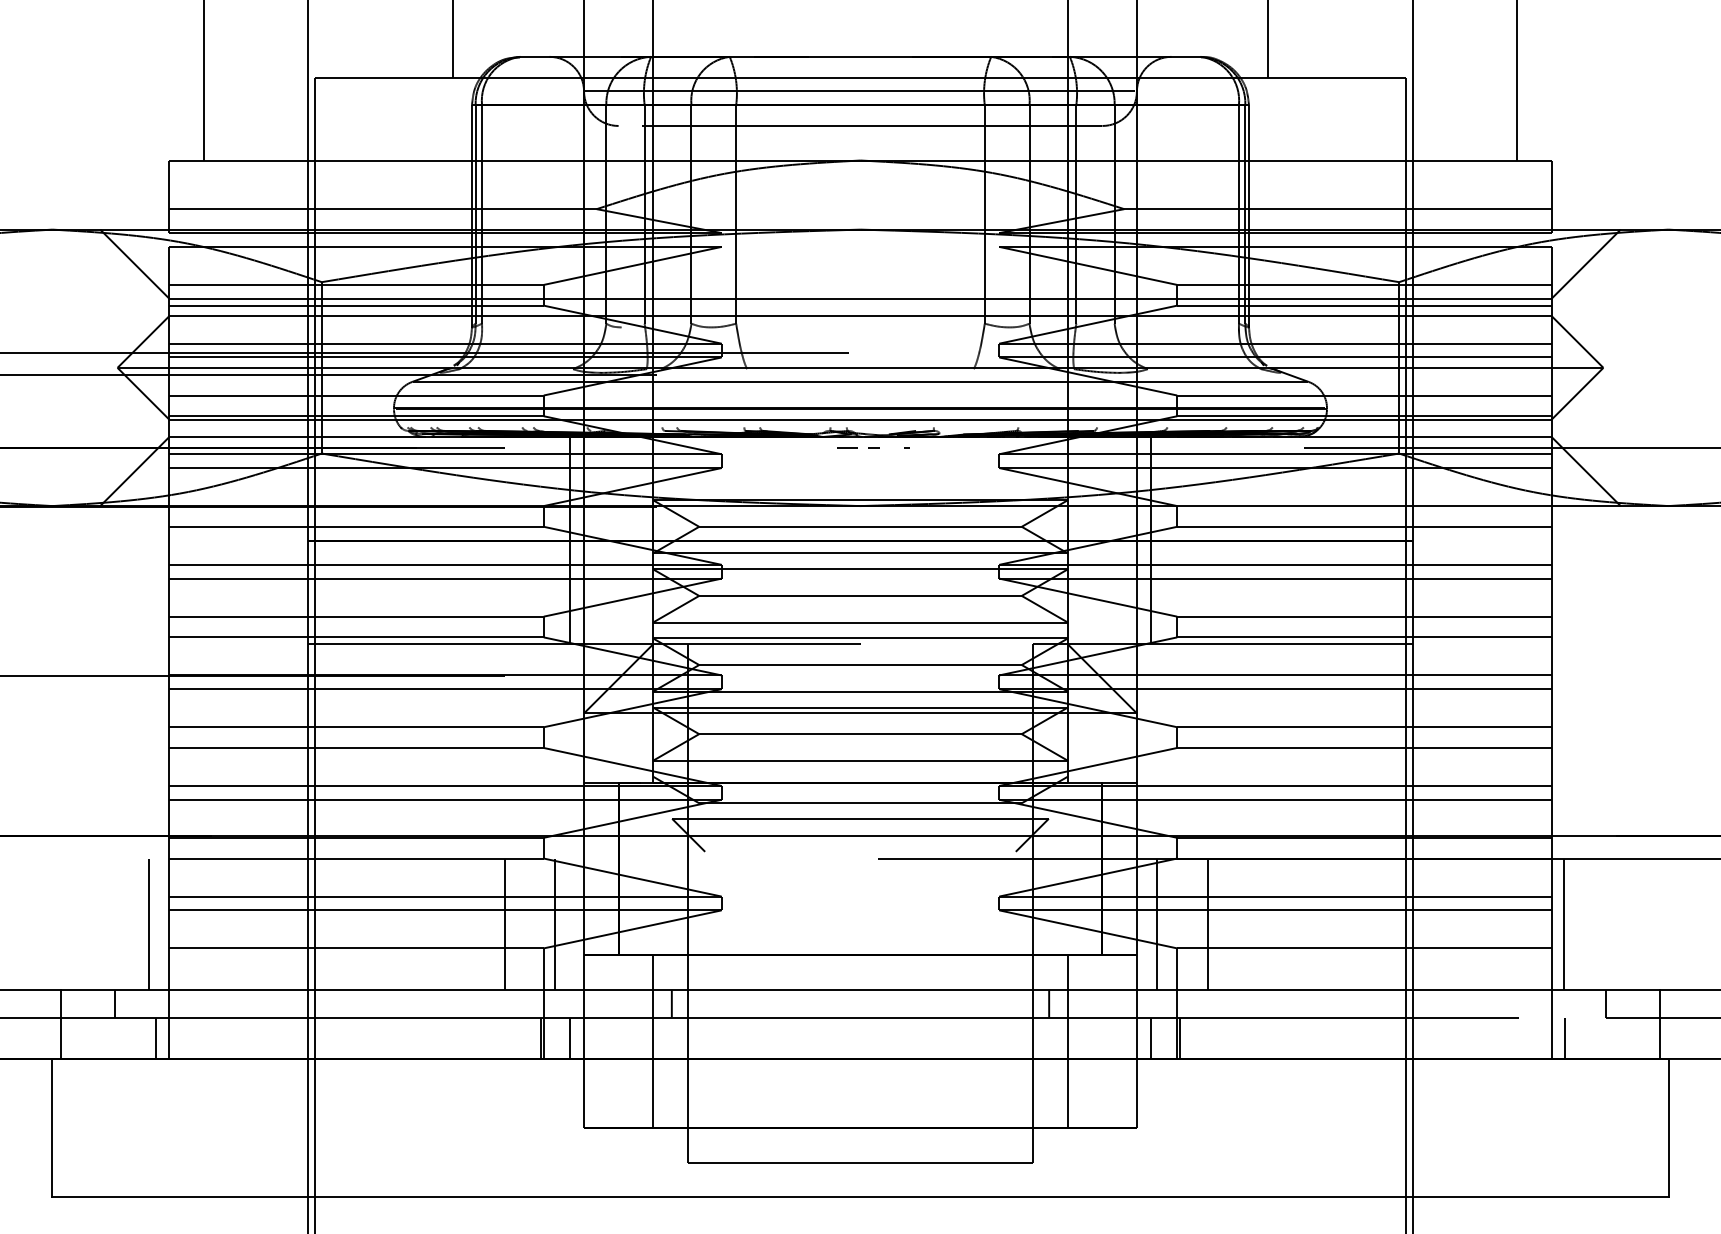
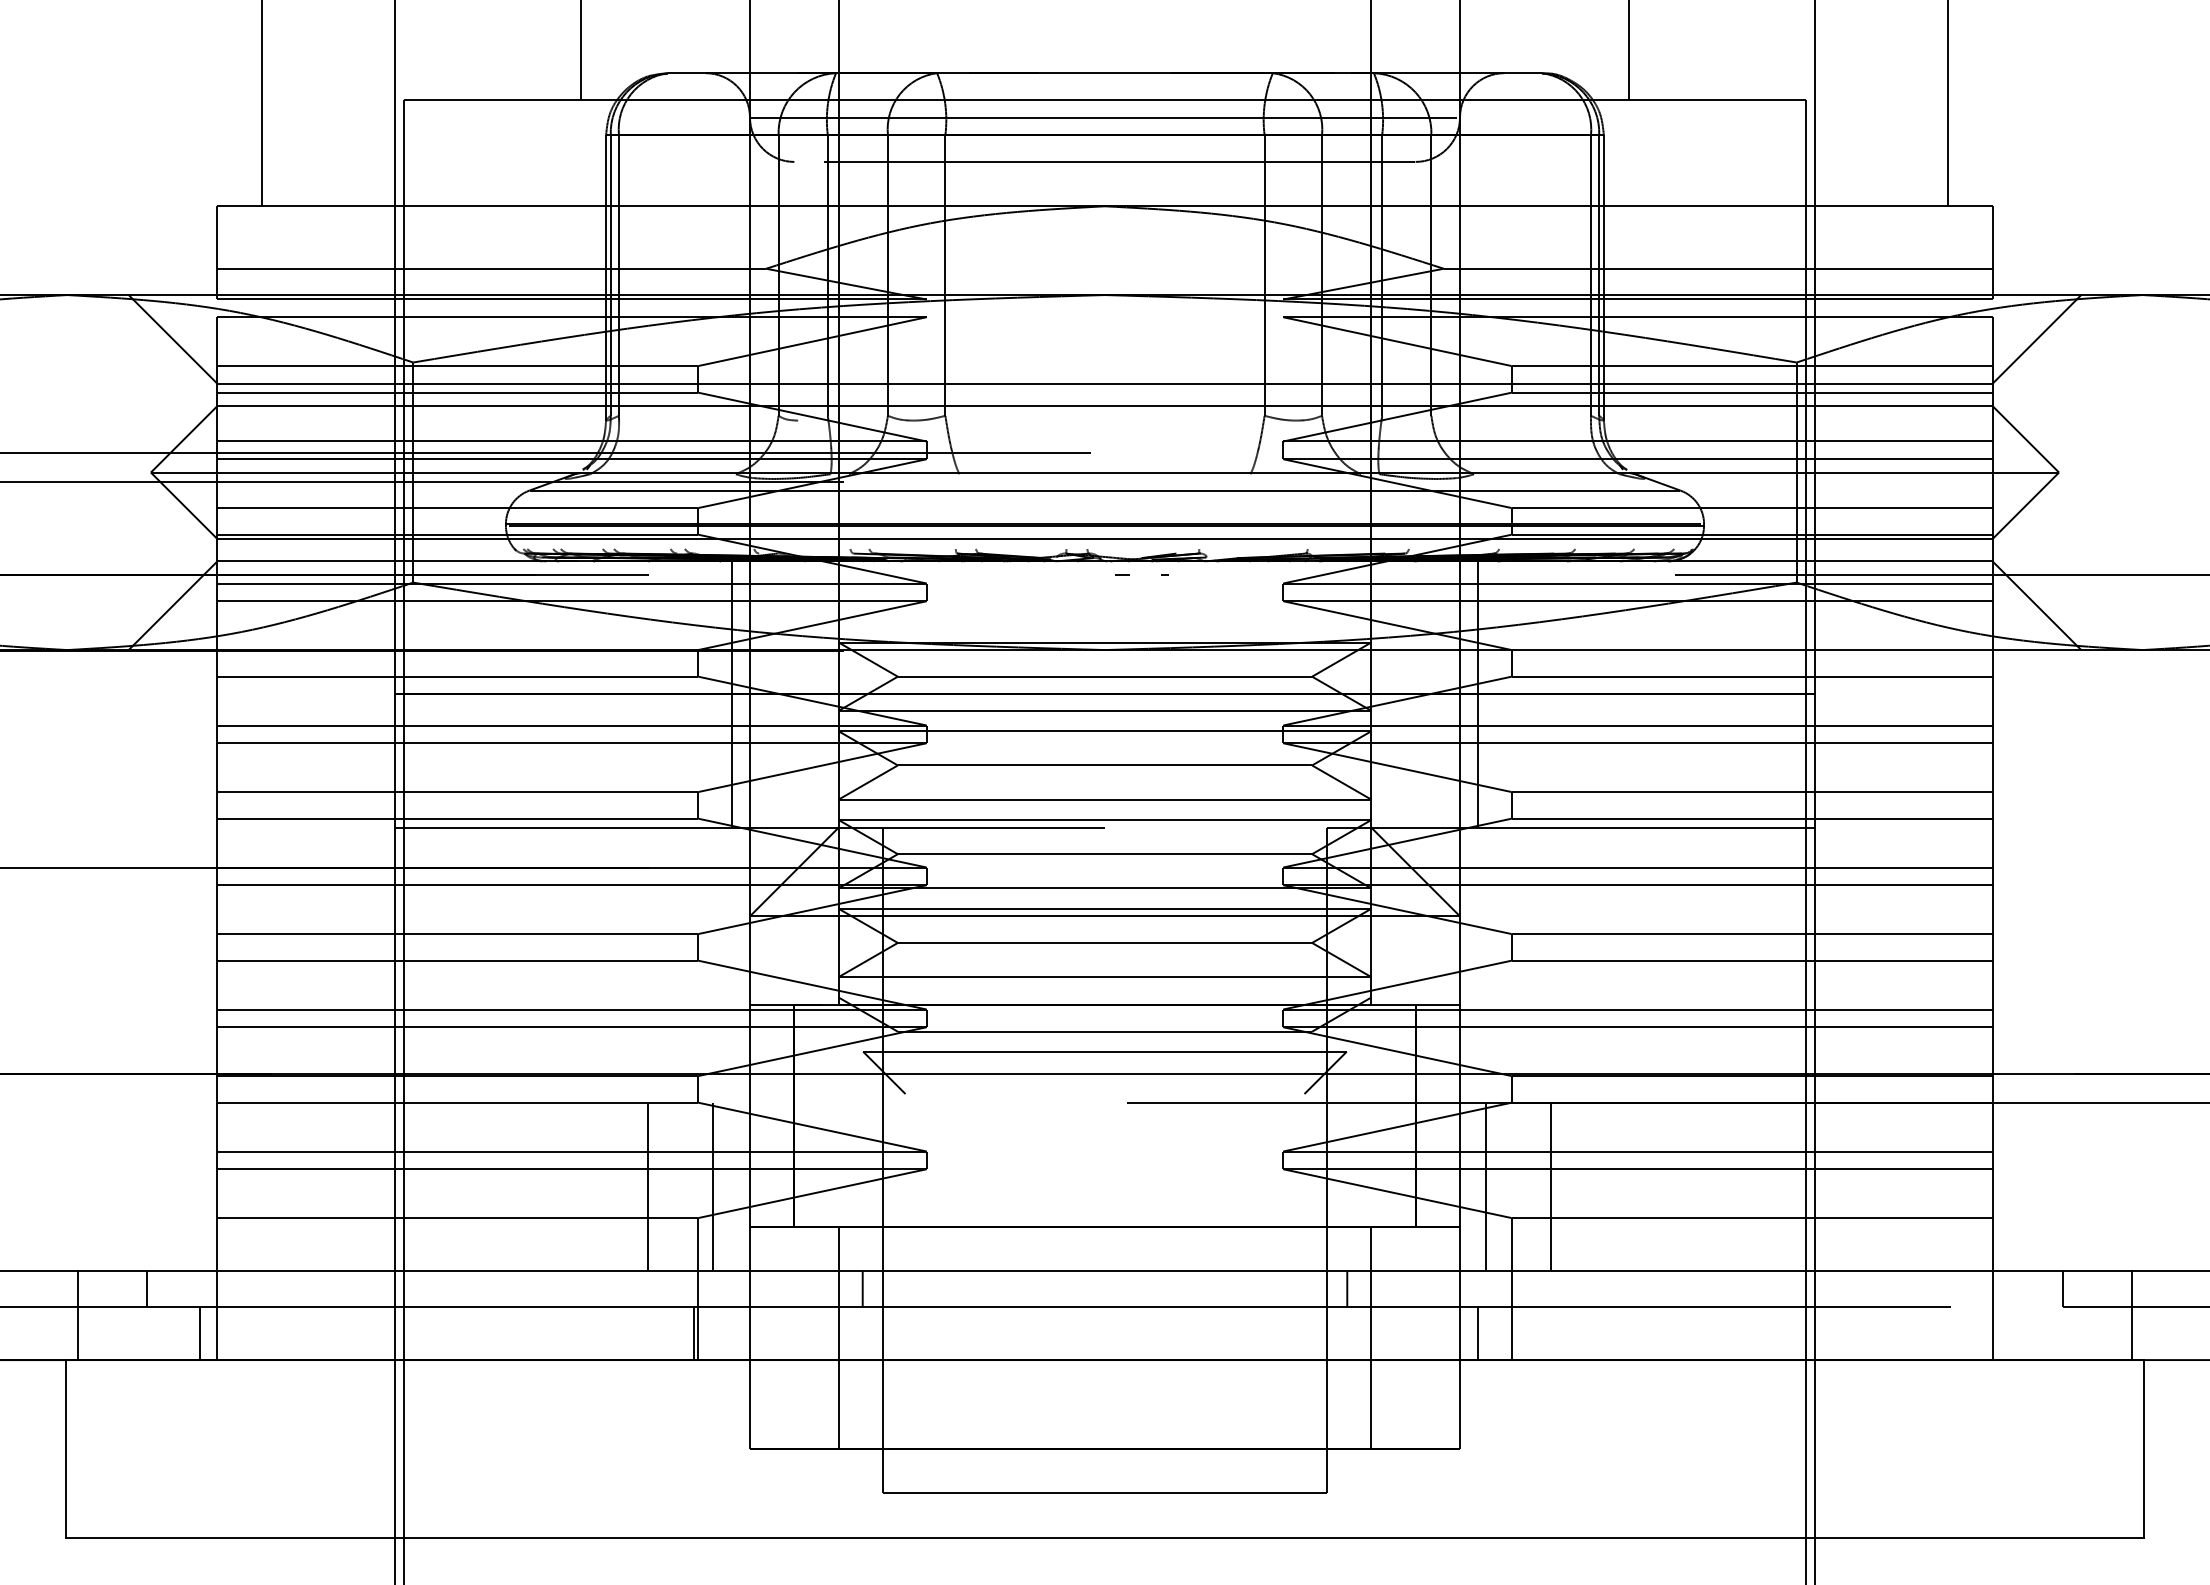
line: (846, 448) -> (1087, 575), removed
line: (149, 923) -> (191, 1186), removed
line: (1564, 923) -> (2008, 1186), removed
line: (570, 1038) -> (732, 1333), removed
line: (1180, 1038) -> (1515, 1333), removed
line: (1565, 1038) -> (2010, 1333), removed

